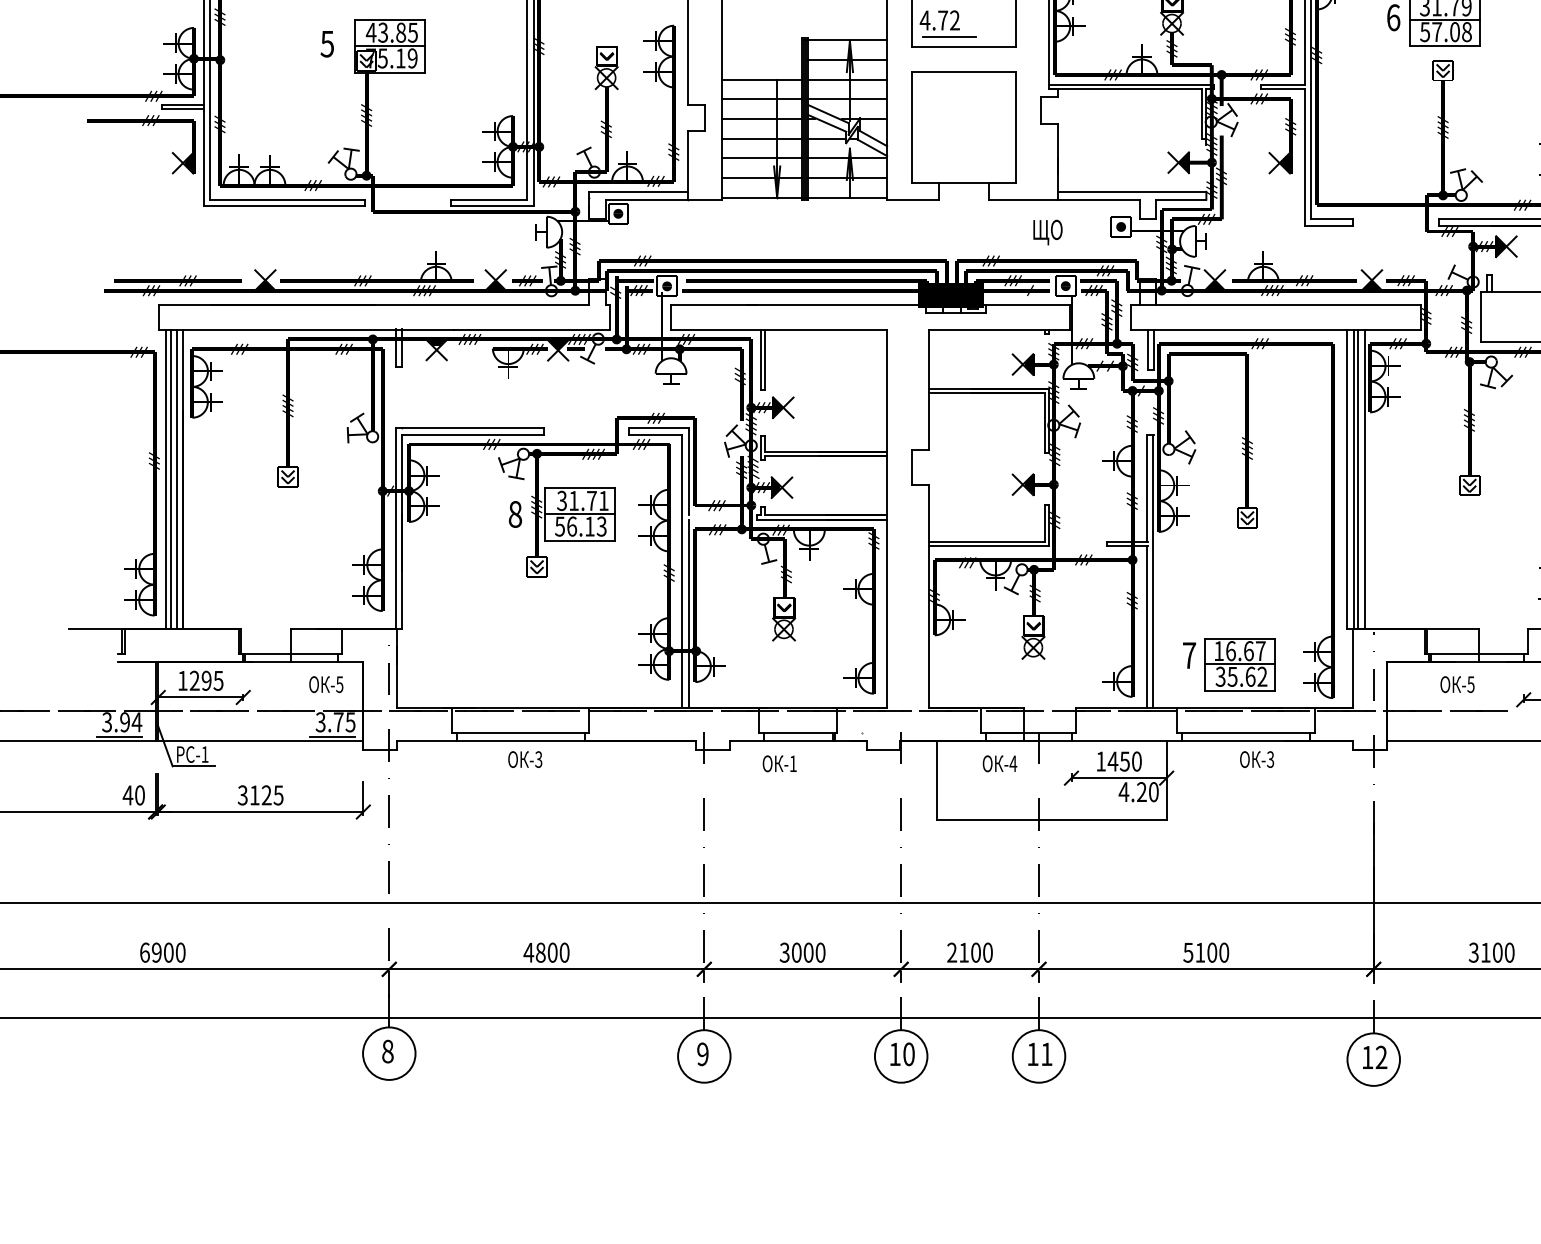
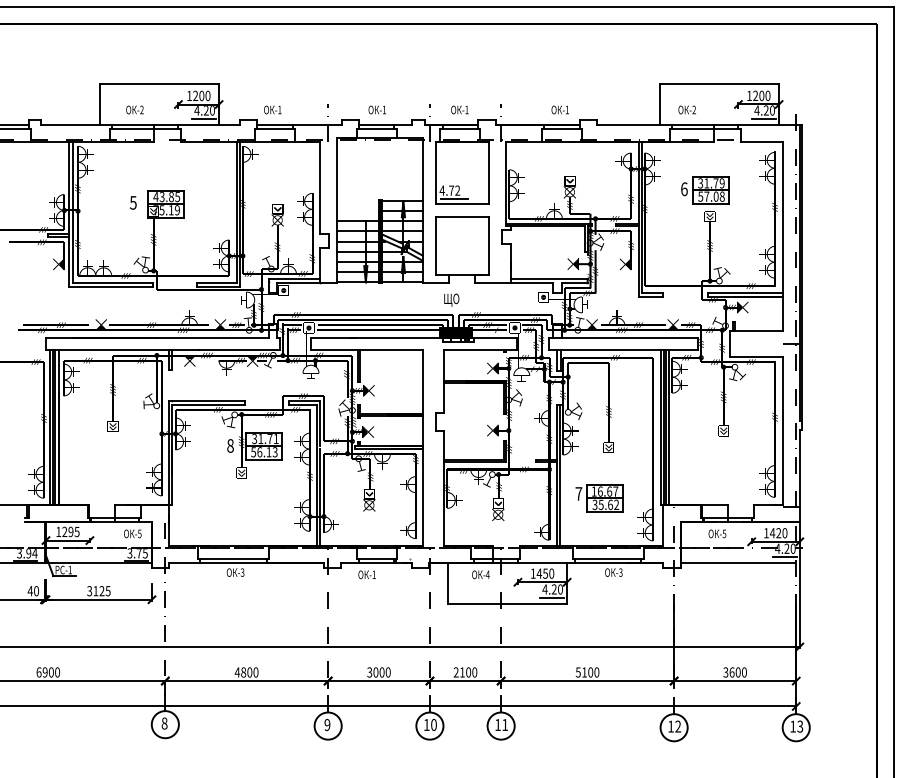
text: (1047, 231) -> (451, 299), moved
part: (1229, 664) -> (599, 498), moved
line: (1136, 807) -> (551, 597), added
text: (1484, 952) -> (731, 672), 3100 -> 3600

